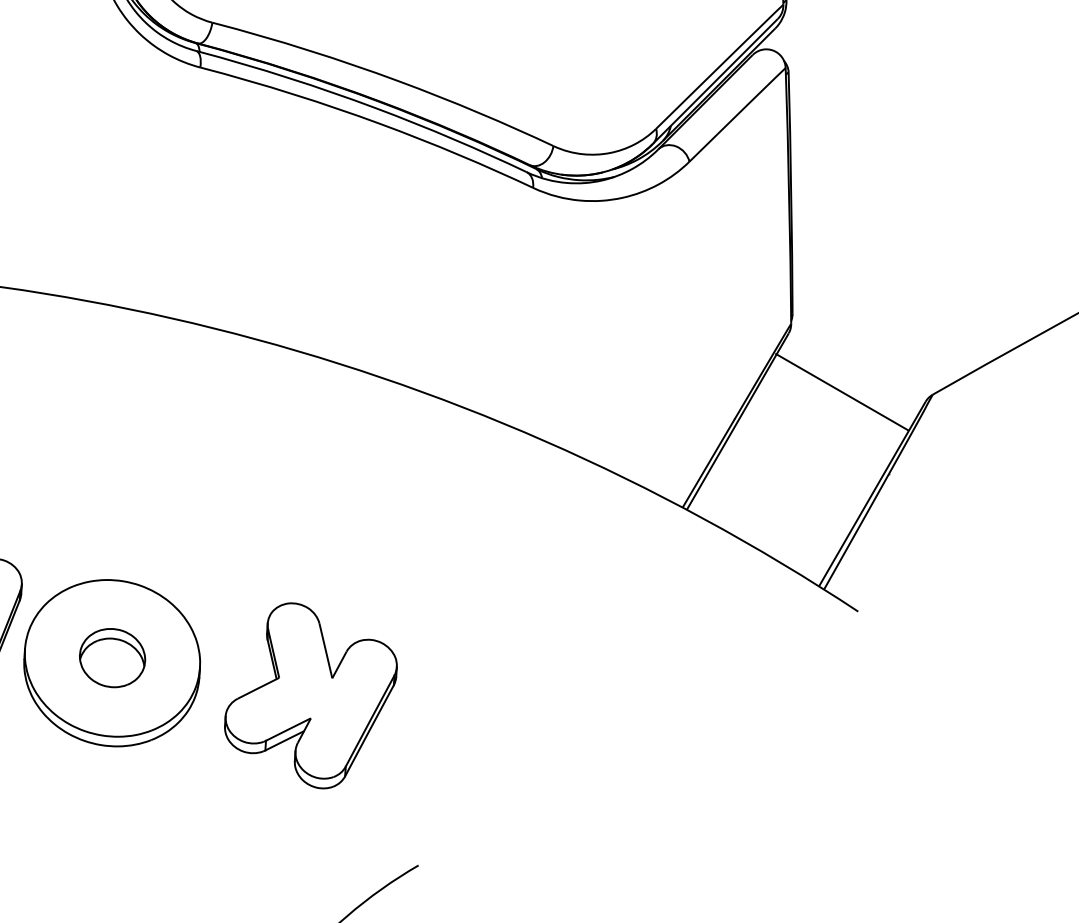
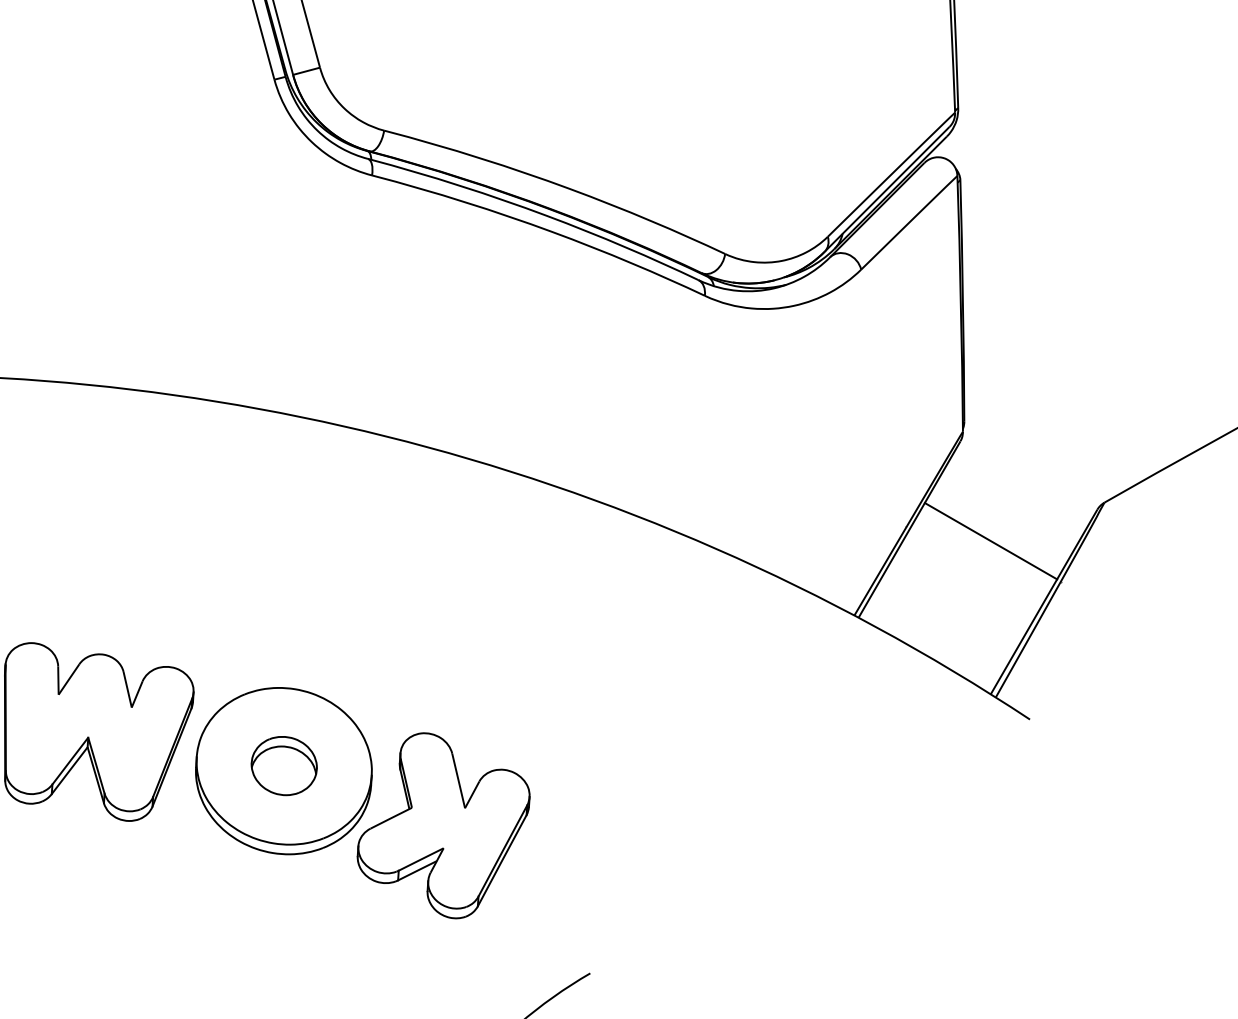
line: (841, 392) -> (990, 541), moved
part: (310, 695) -> (443, 825), moved

